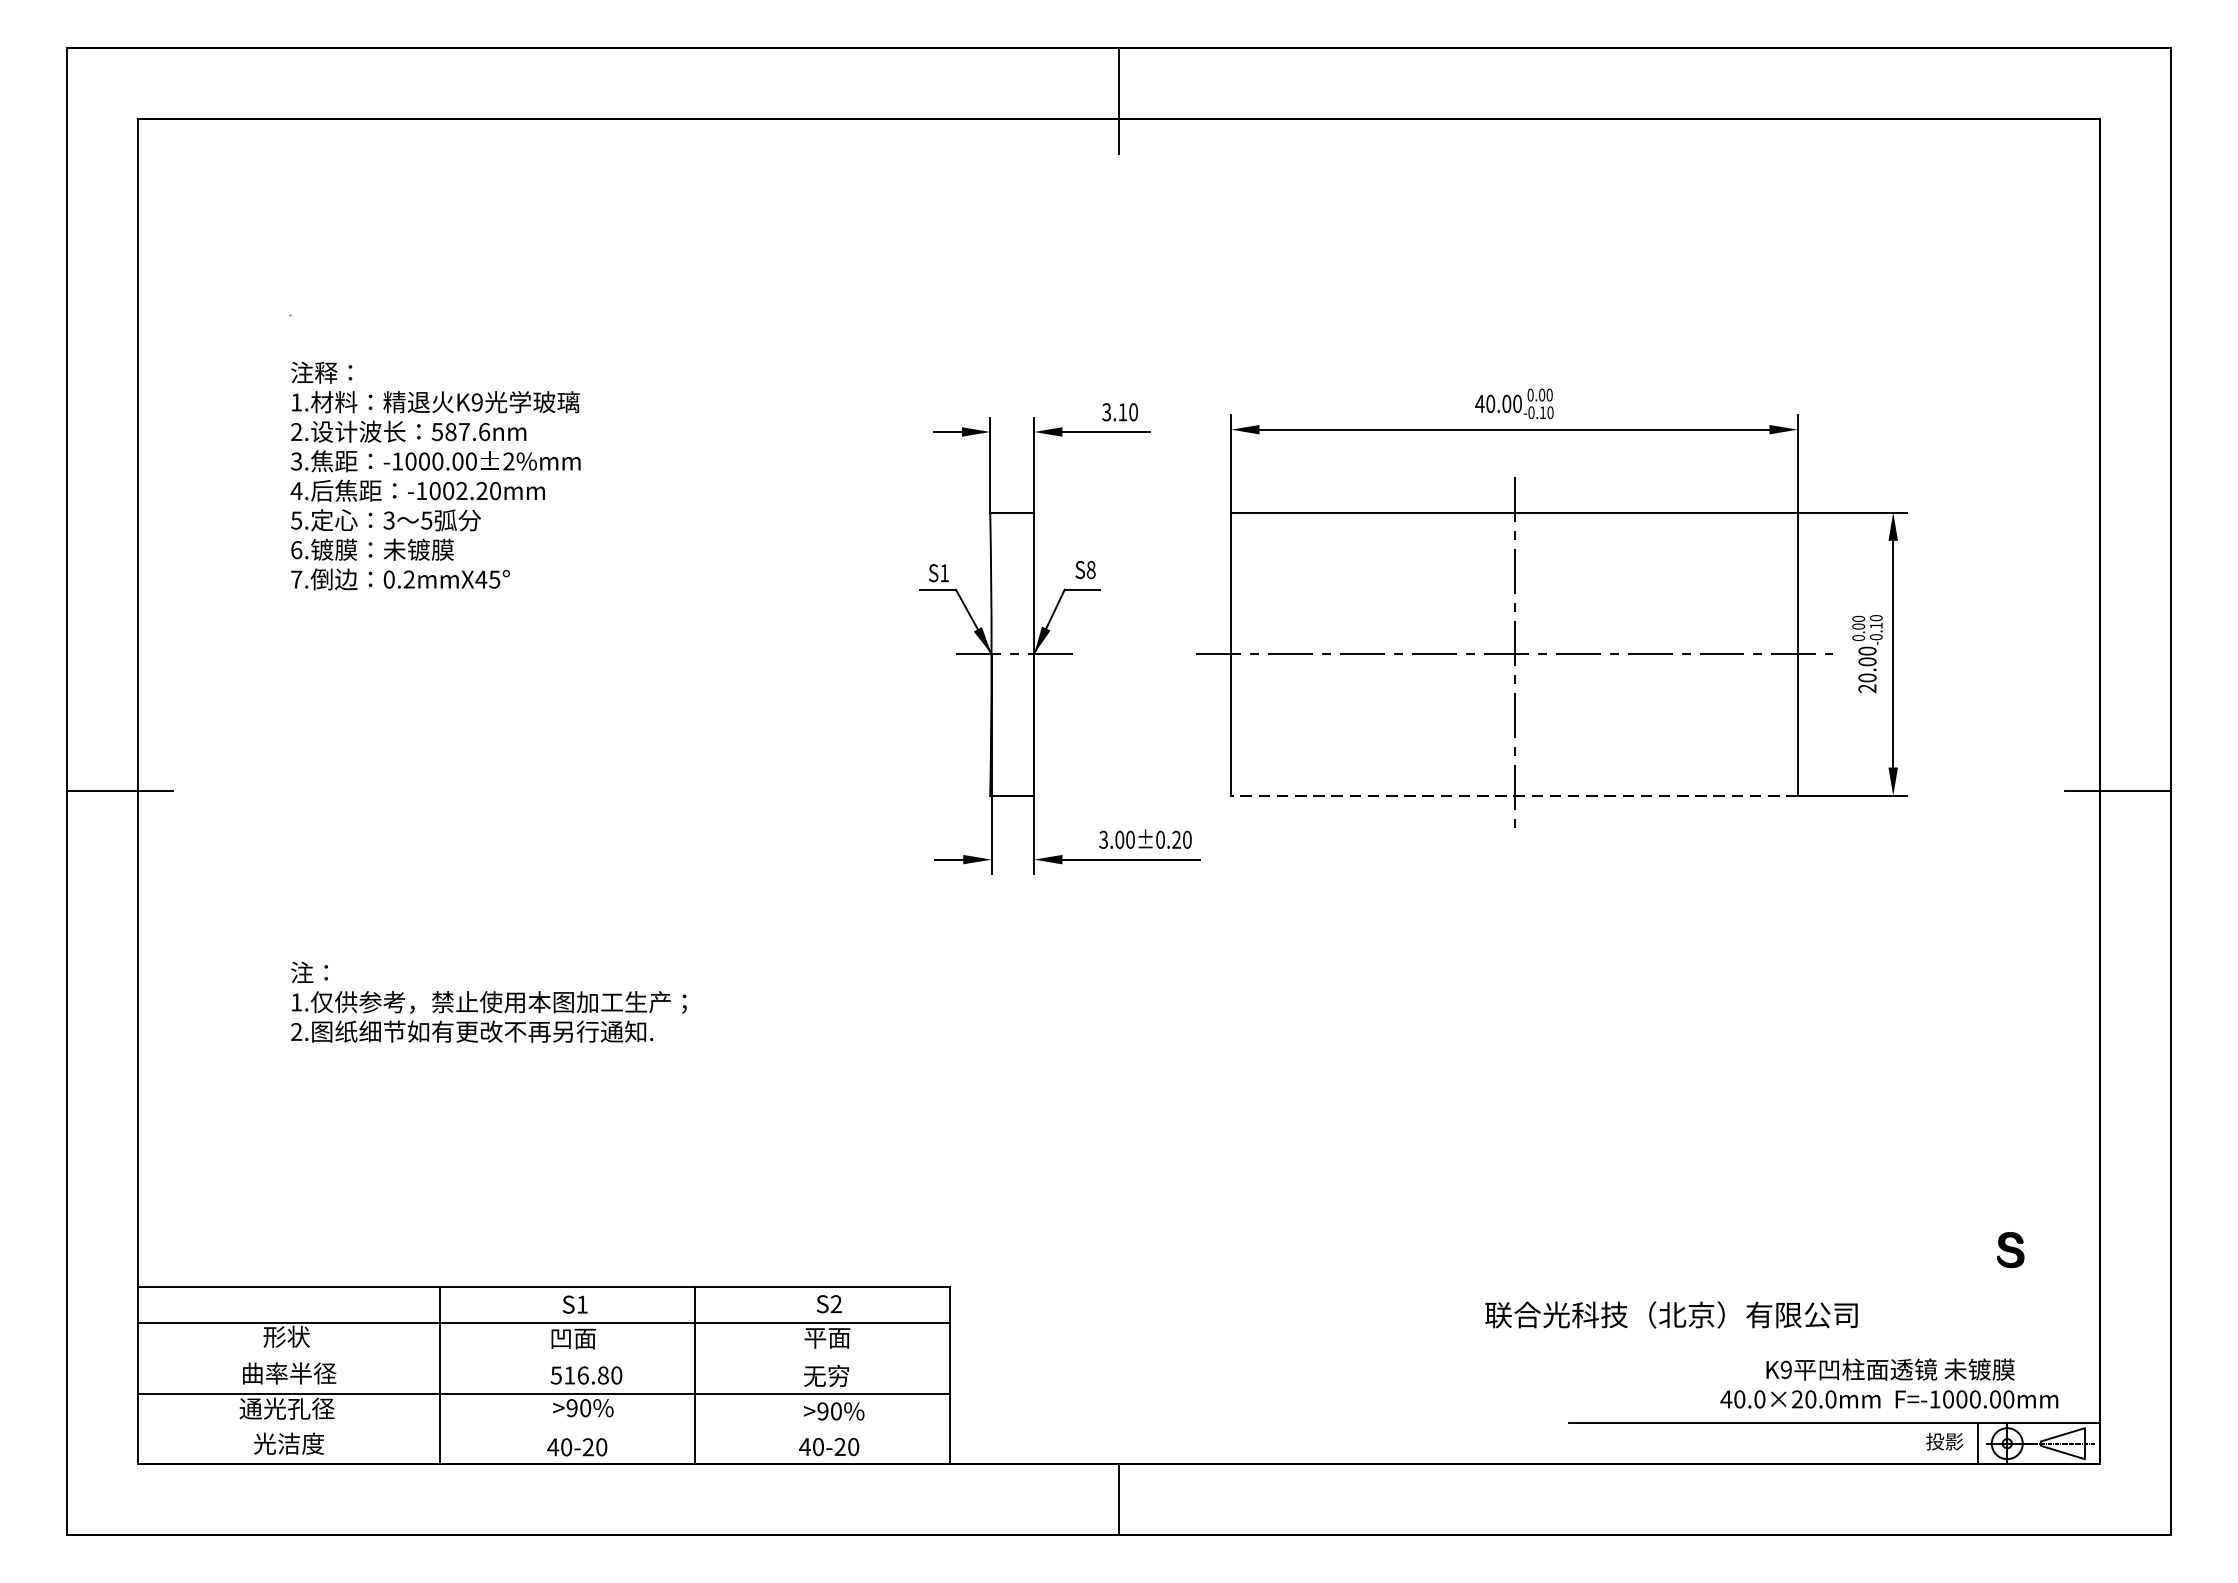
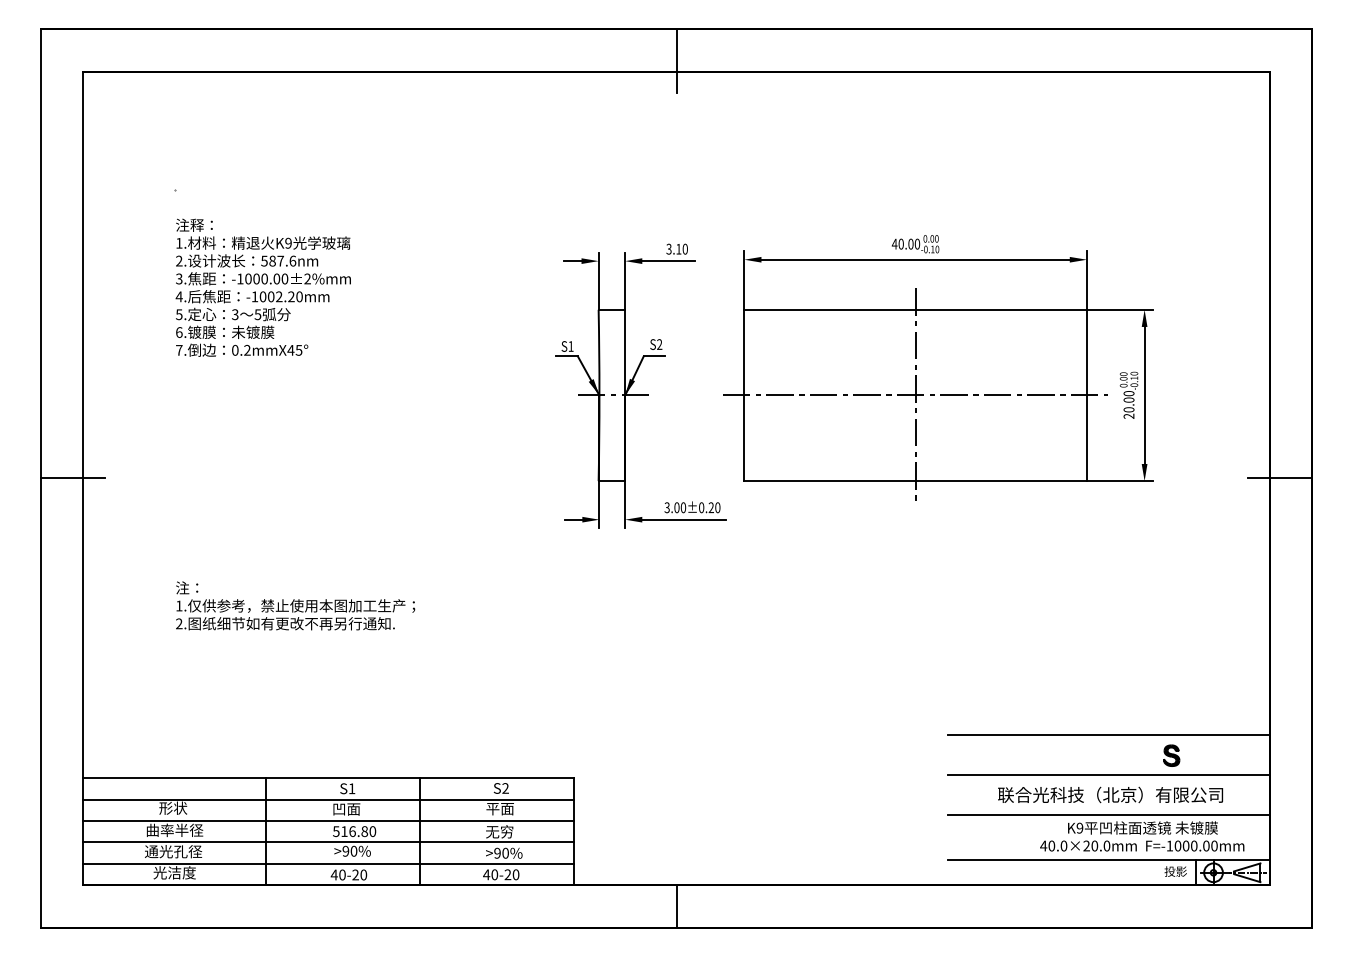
text: (1090, 569) -> (659, 344), S8 -> S2
line: (1514, 796) -> (915, 481), dashed -> solid
line: (1833, 1216) -> (1108, 735), added
part: (2010, 1249) -> (1171, 755), moved
line: (1833, 1282) -> (1108, 775), added
text: (1671, 1314) -> (1110, 794), moved
line: (1833, 1348) -> (1108, 815), added
line: (543, 1358) -> (328, 821), added
line: (543, 1428) -> (328, 863), added

